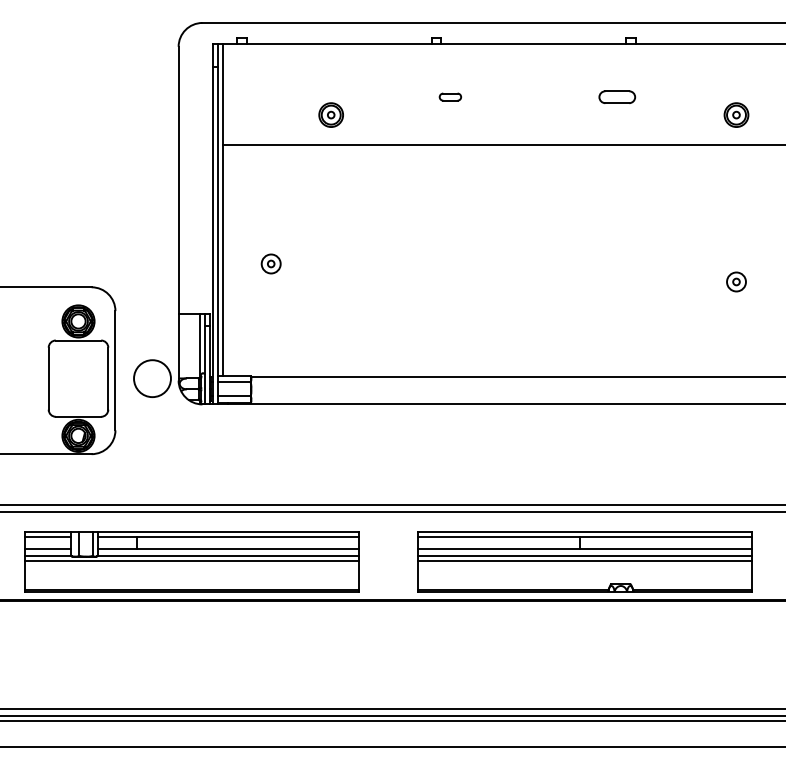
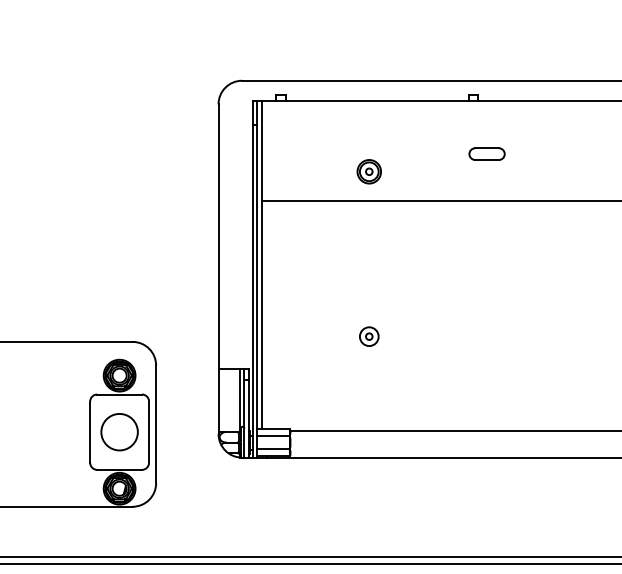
part: (450, 96) -> (487, 153), size x1.67
part: (270, 263) -> (368, 336), moved
circle: (152, 378) -> (119, 432), moved

